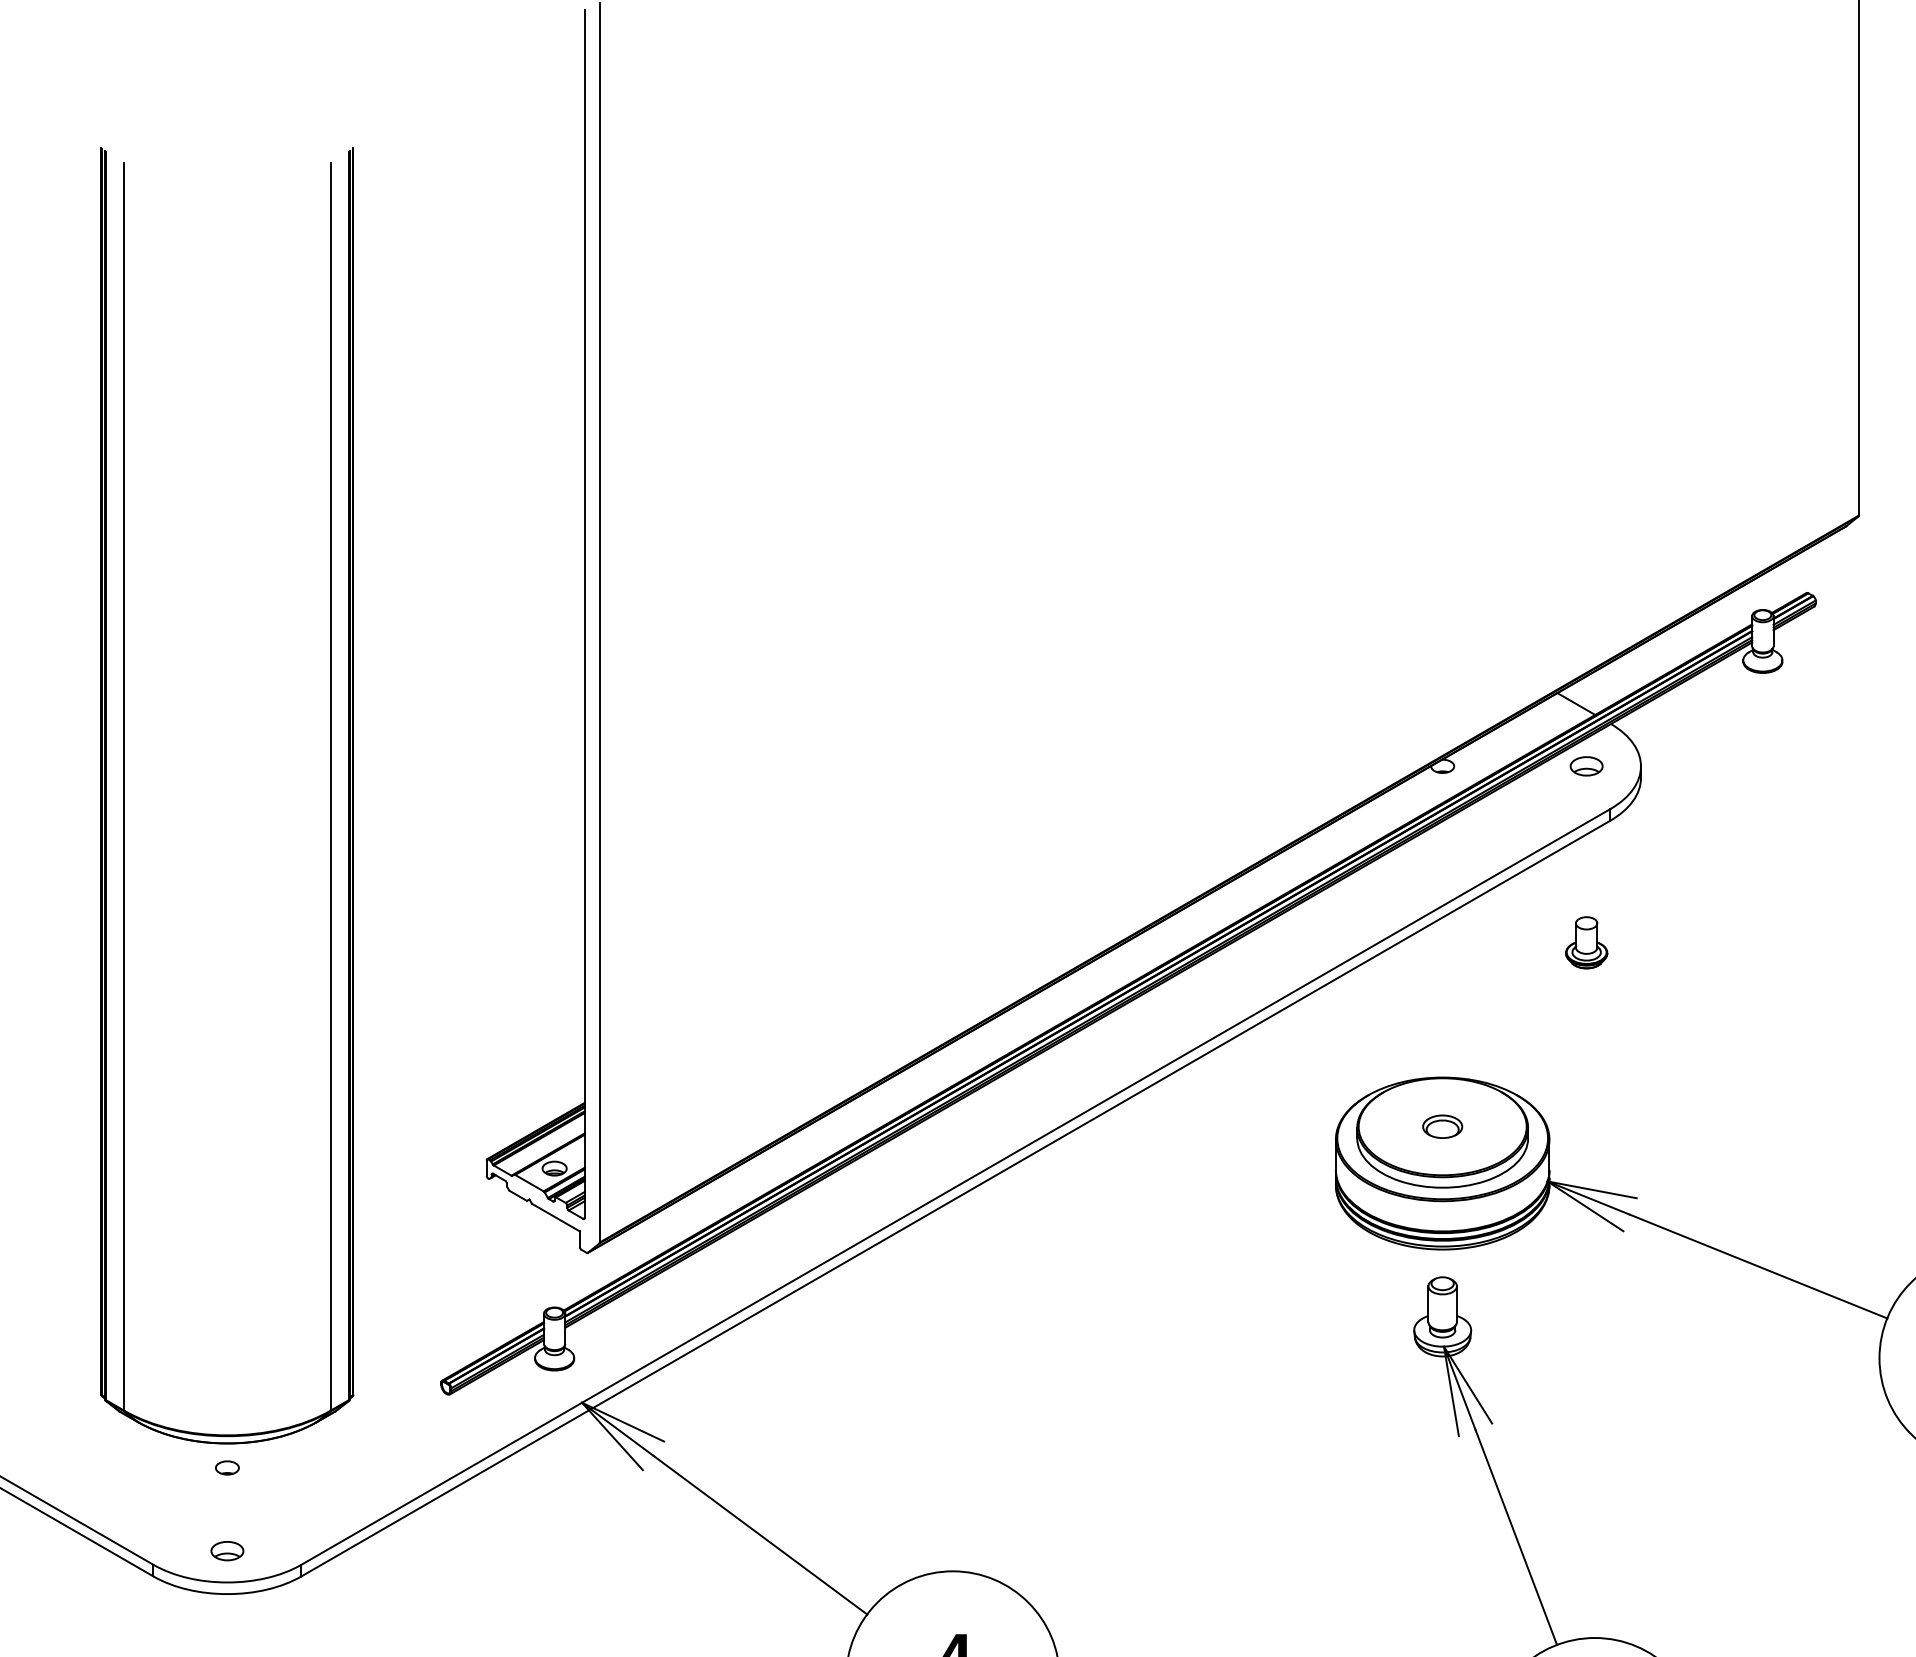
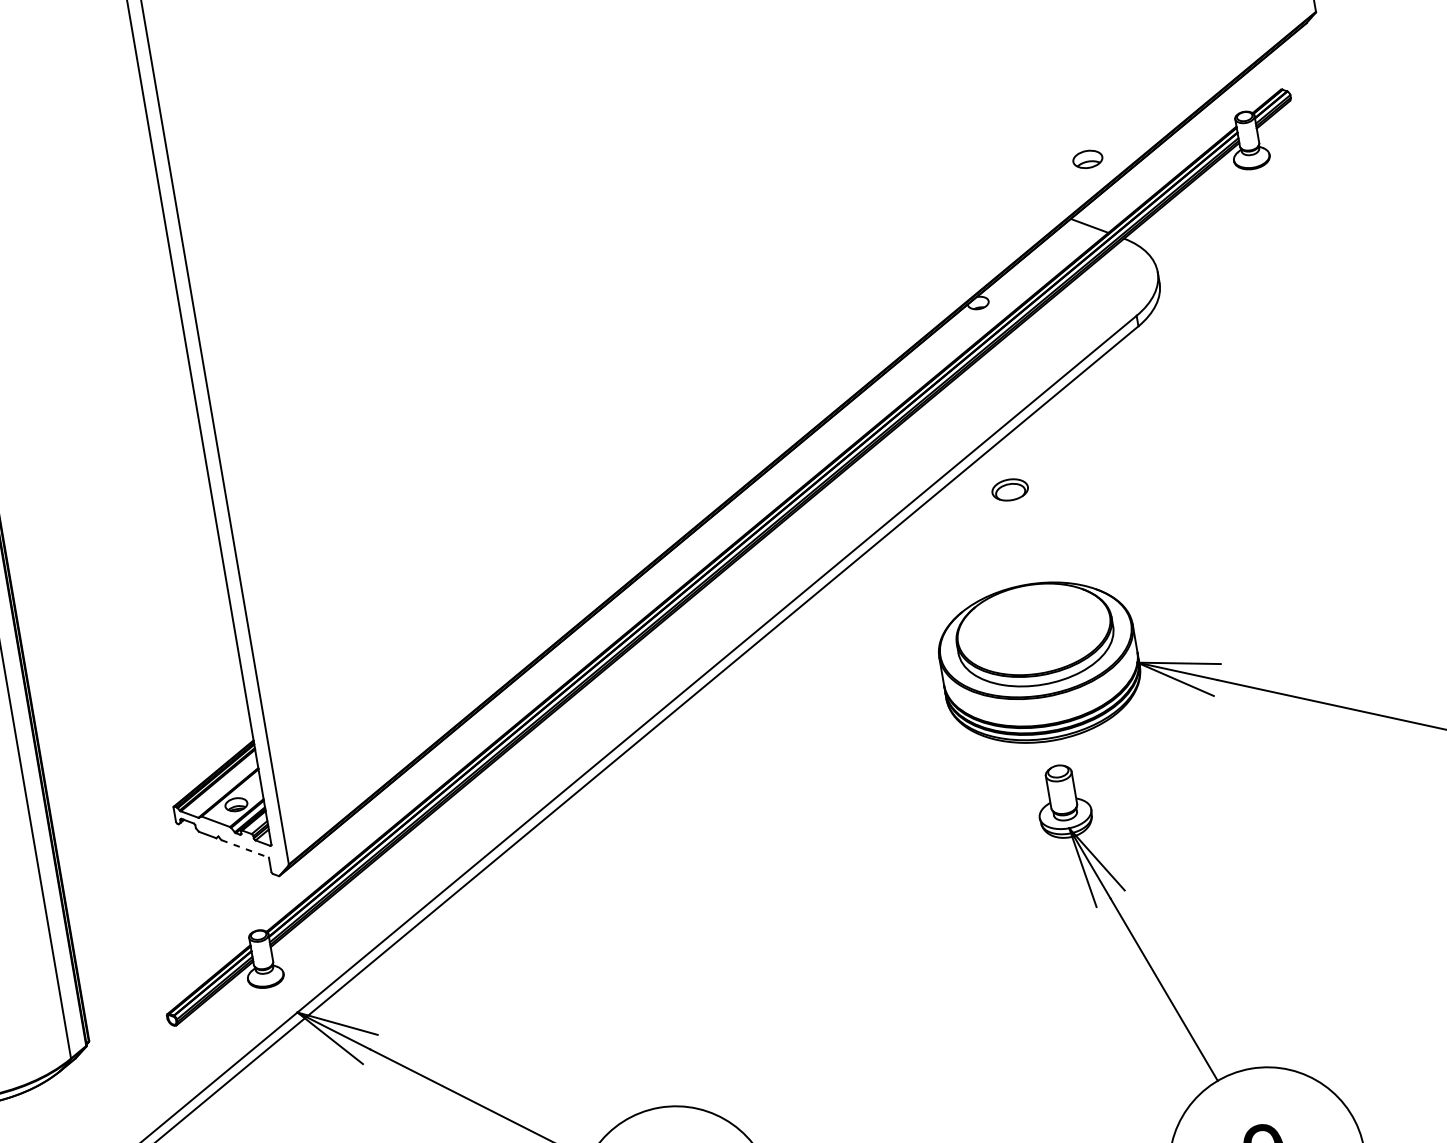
part: (1586, 766) -> (1087, 159), moved
part: (1586, 942) -> (1135, 440), removed
part: (1442, 1126) -> (1009, 489), moved
line: (555, 1217) -> (244, 848), solid -> dashed

